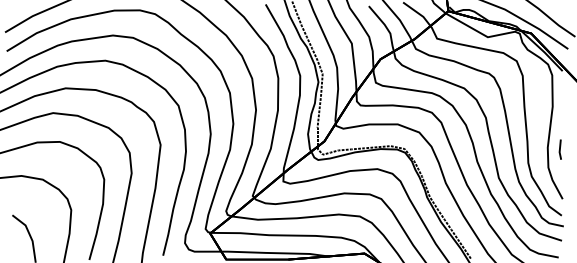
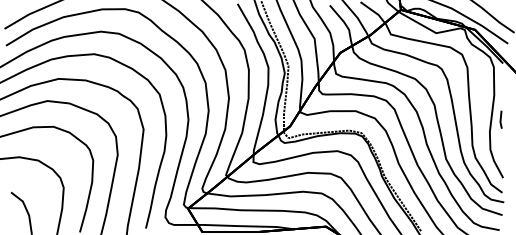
line: (559, 149) -> (500, 119), moved

